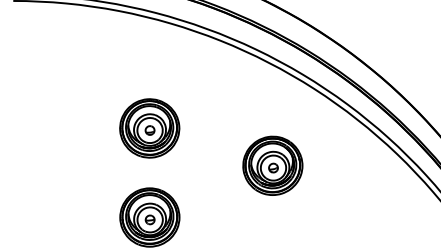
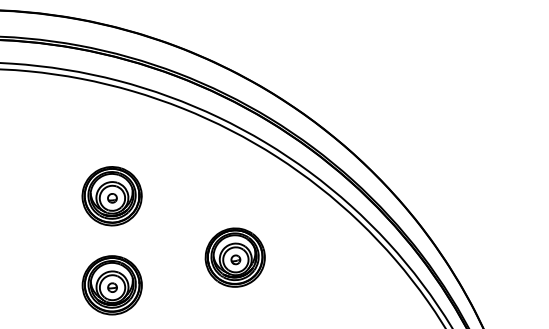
part: (272, 165) -> (234, 257), moved

